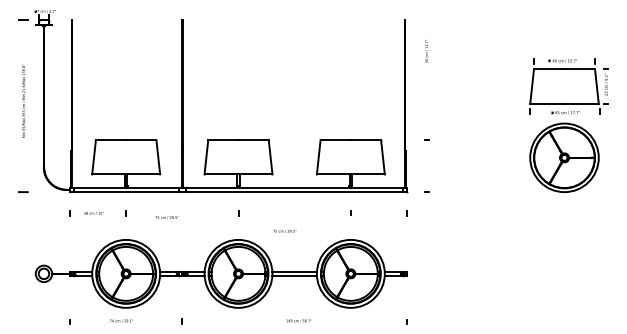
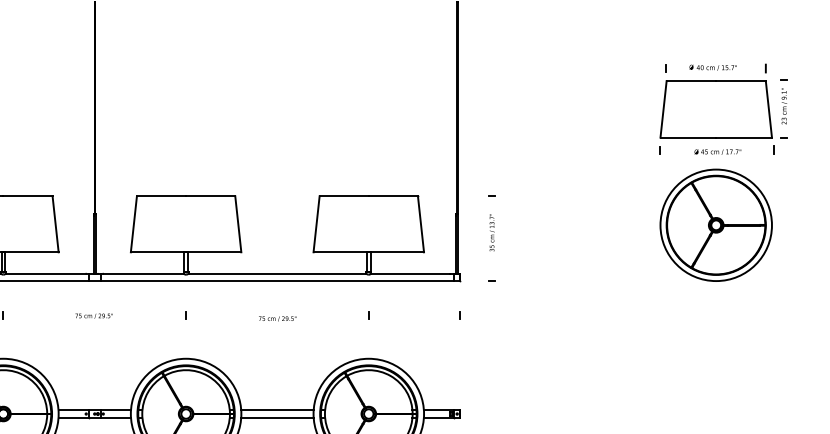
text: (426, 51) -> (491, 232), moved
text: (166, 217) -> (93, 315), moved
text: (284, 230) -> (277, 317), moved

